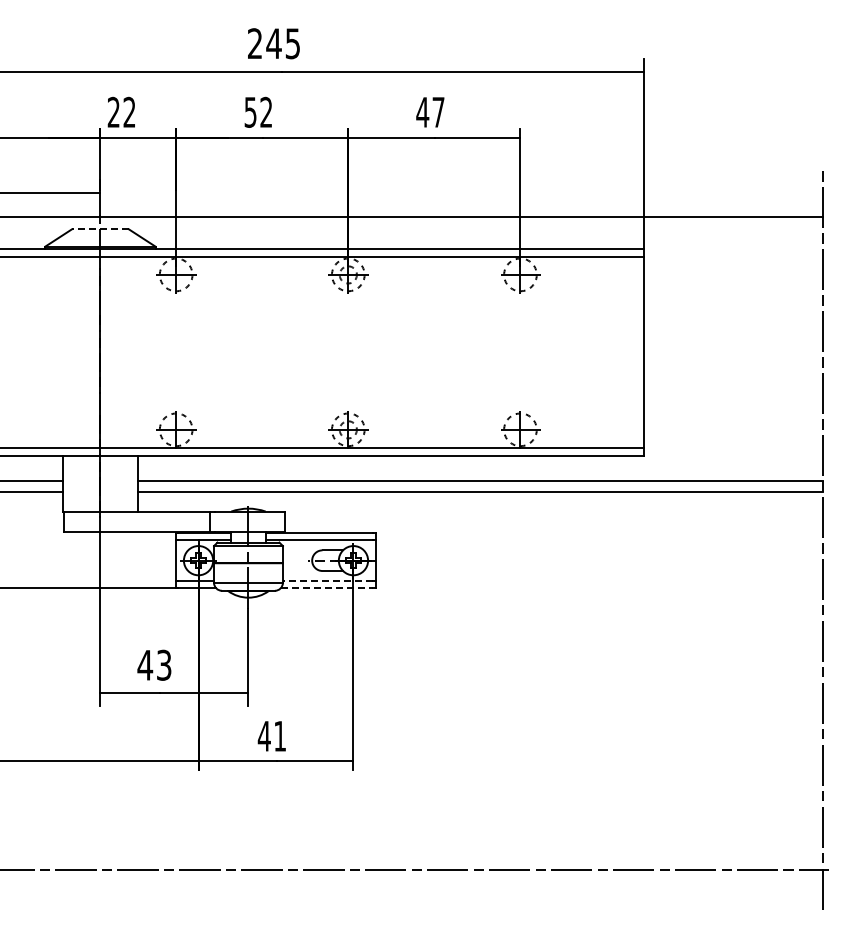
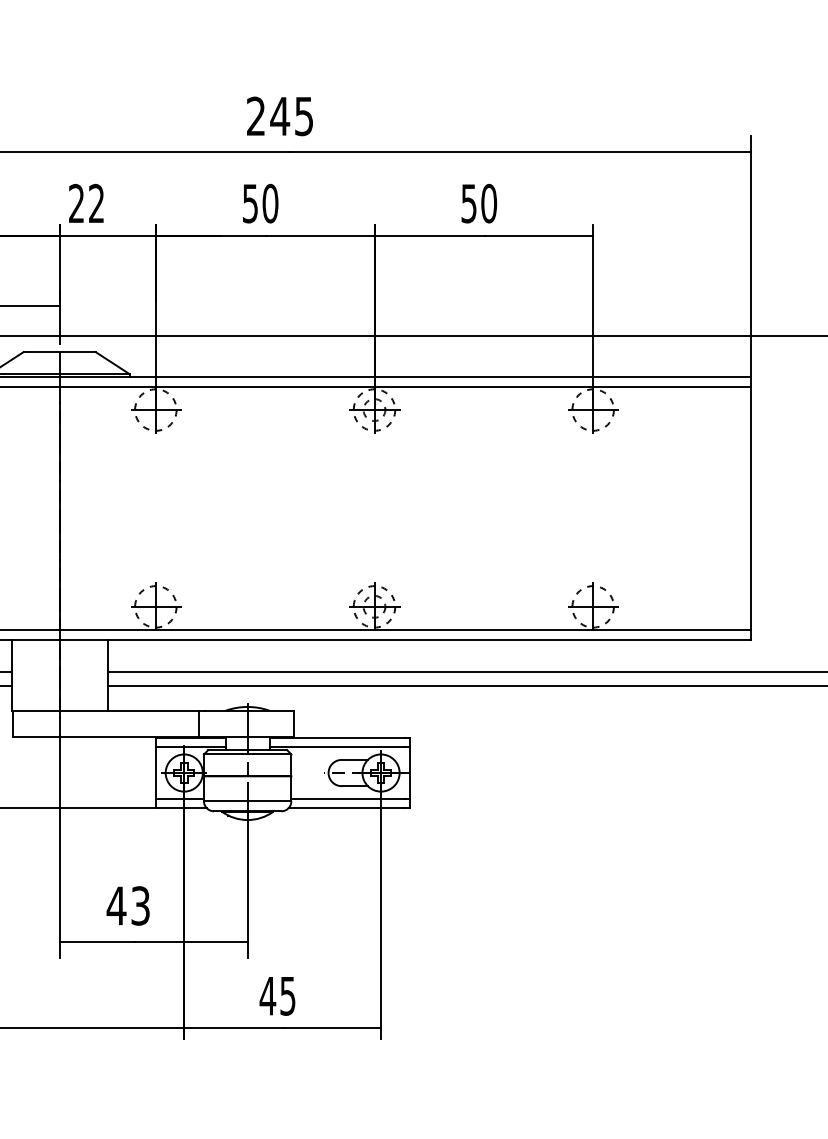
text: (266, 111) -> (270, 202), 52 -> 50
text: (430, 111) -> (478, 202), 47 -> 50
line: (99, 229) -> (58, 352), dashed -> solid
line: (327, 581) -> (348, 799), dashed -> solid
line: (326, 588) -> (346, 808), dashed -> solid
text: (279, 736) -> (287, 996), 41 -> 45

